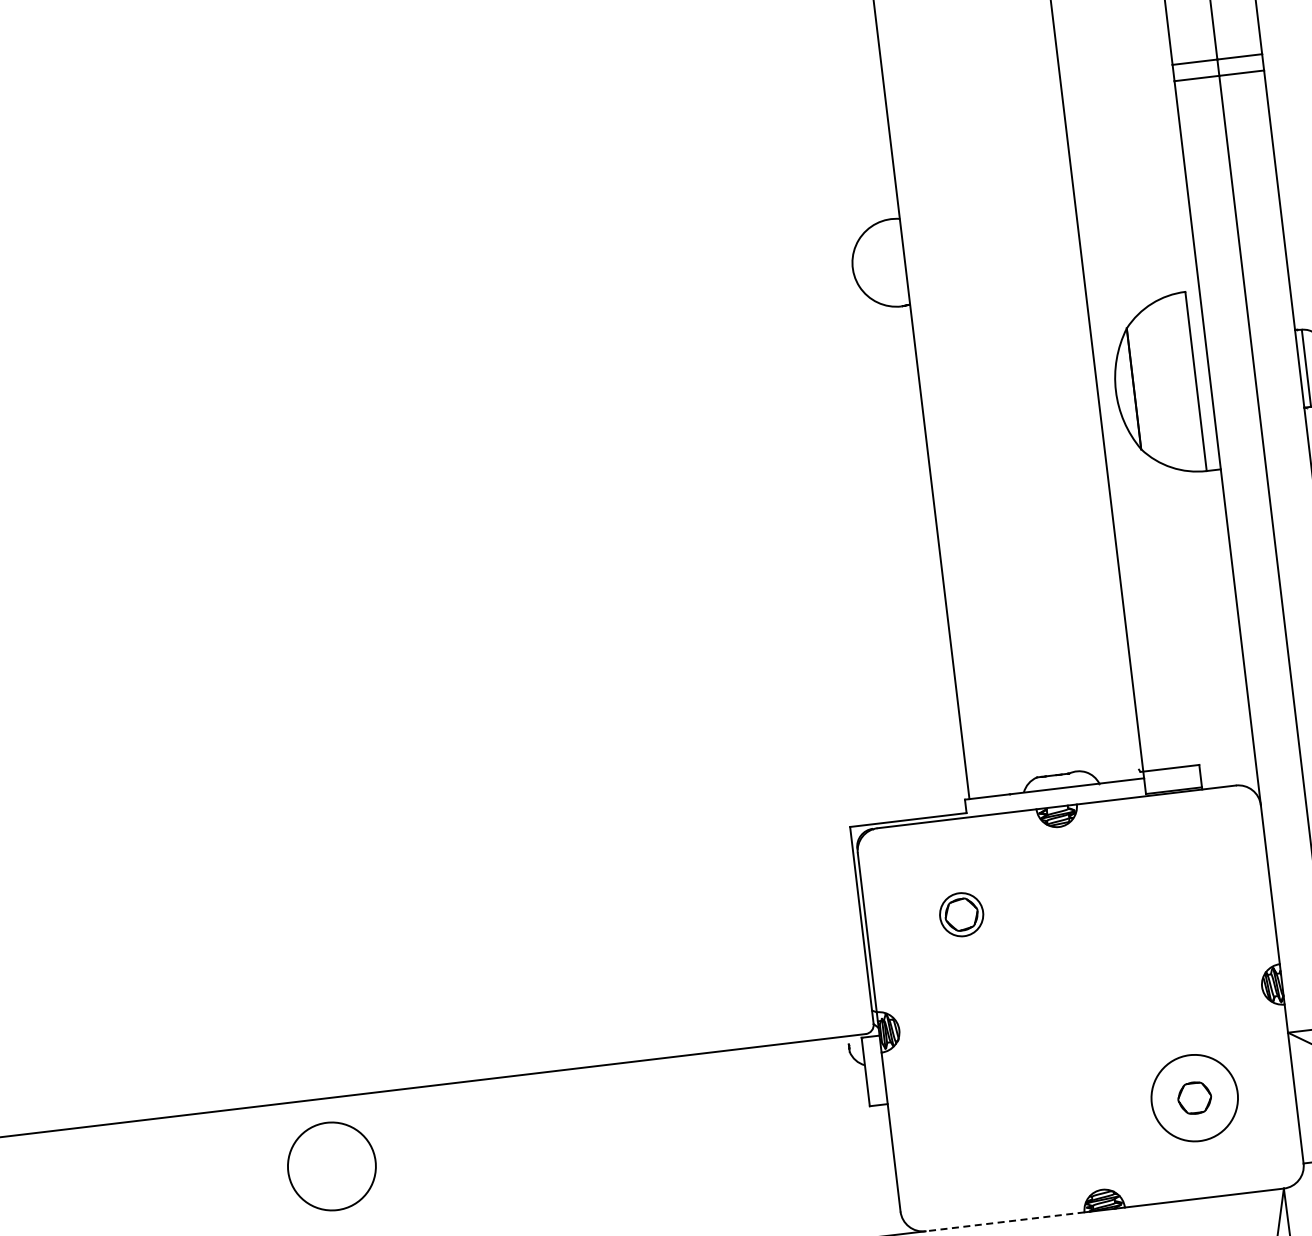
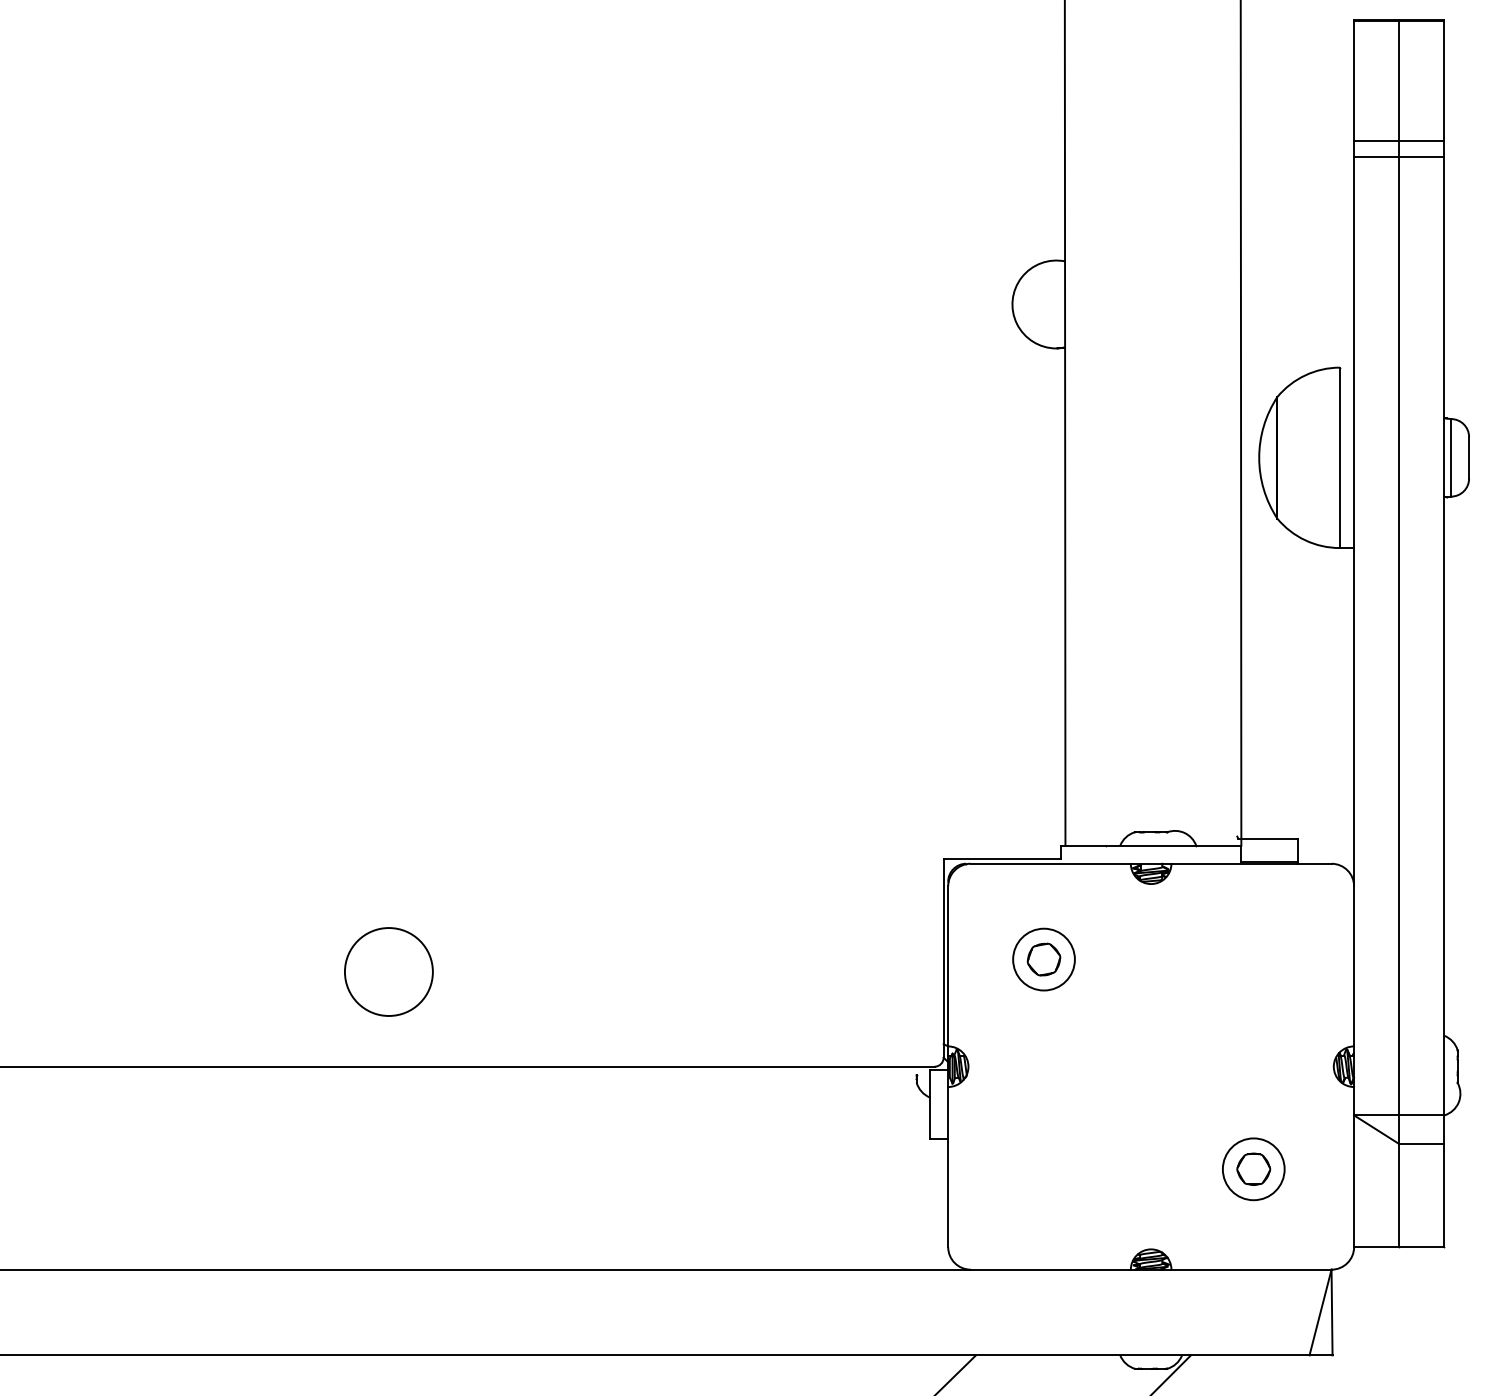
circle: (961, 914) -> (1043, 959), size x1.43
circle: (1194, 1098) -> (1253, 1169), size x0.71
circle: (331, 1166) -> (388, 971), moved
line: (1004, 1221) -> (1050, 1269), dashed -> solid

